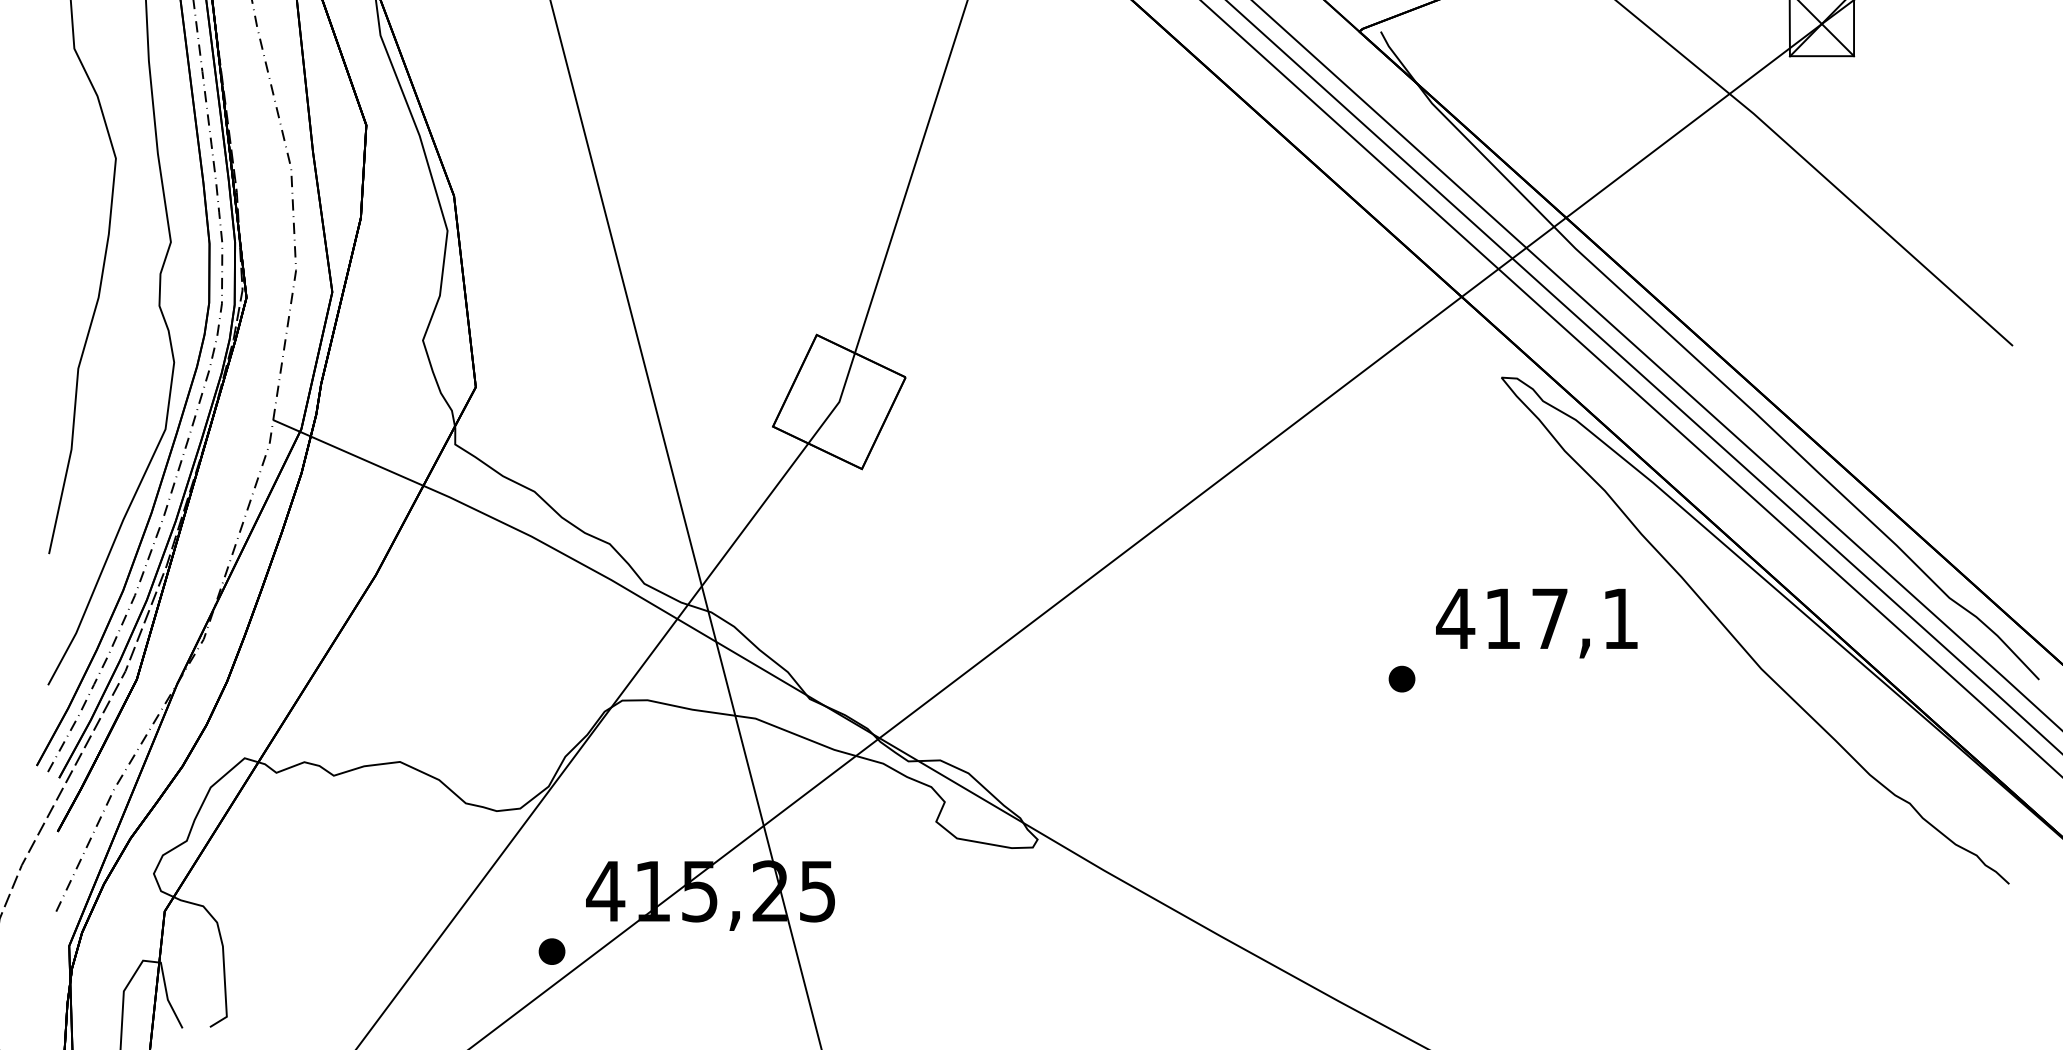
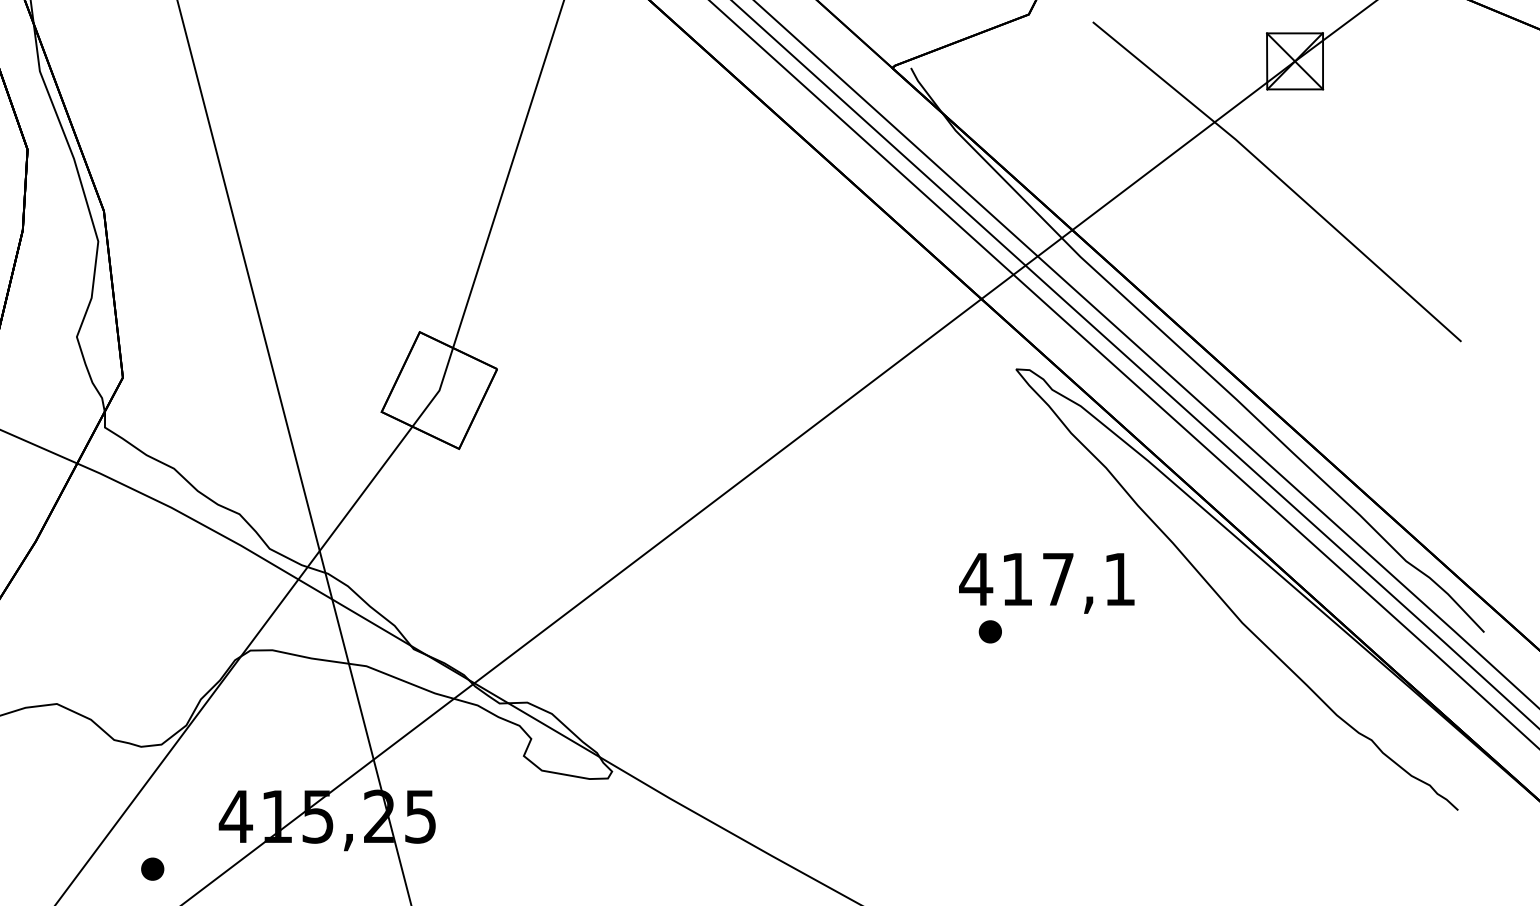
part: (1401, 678) -> (989, 631), moved
part: (551, 951) -> (152, 869), moved

